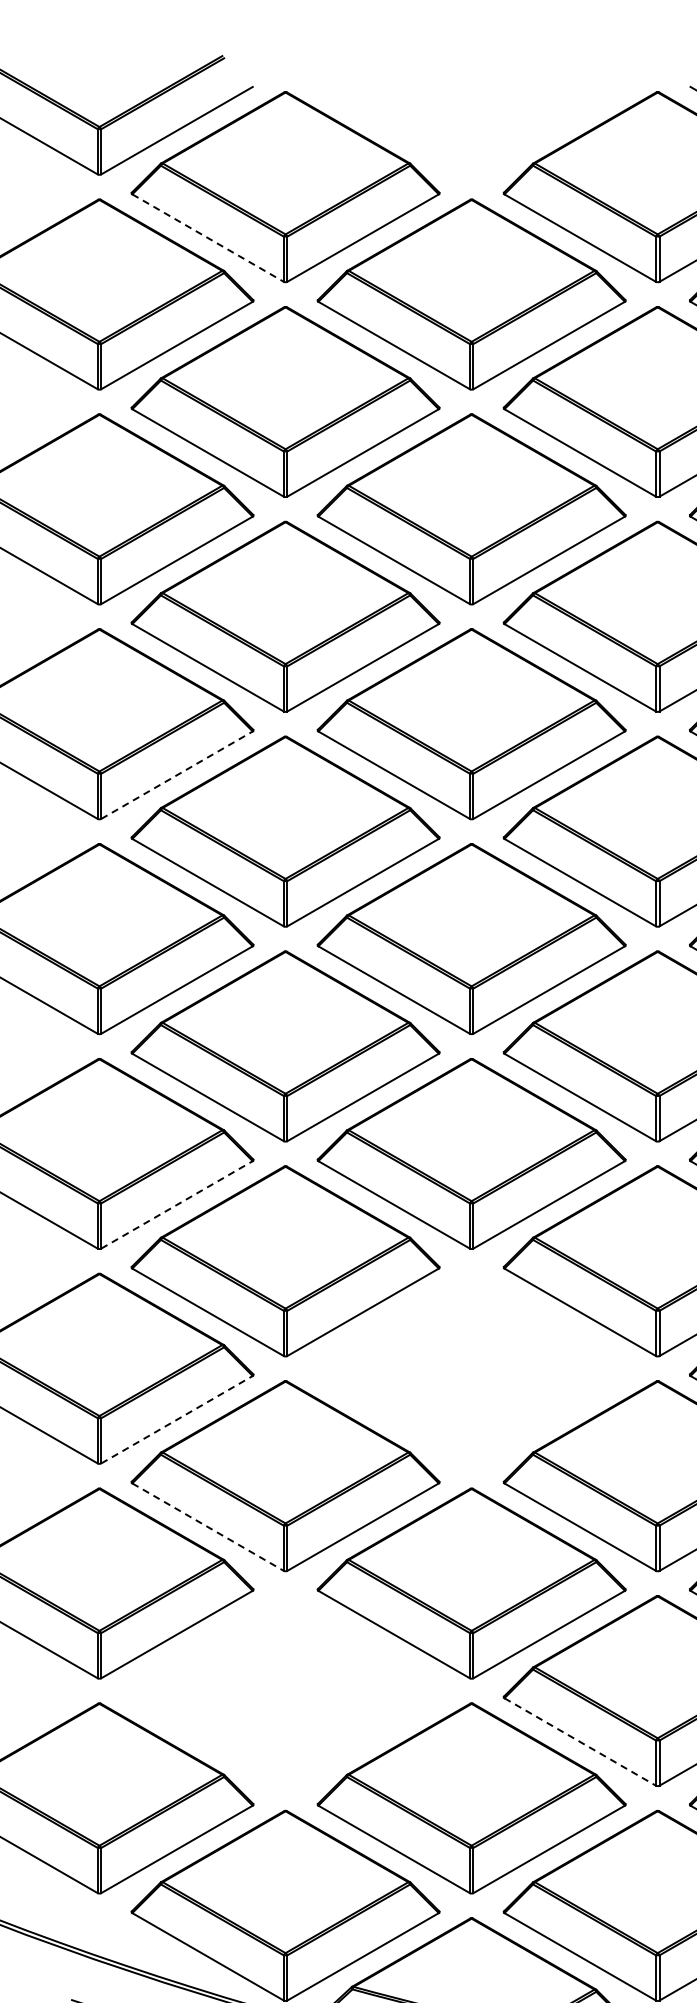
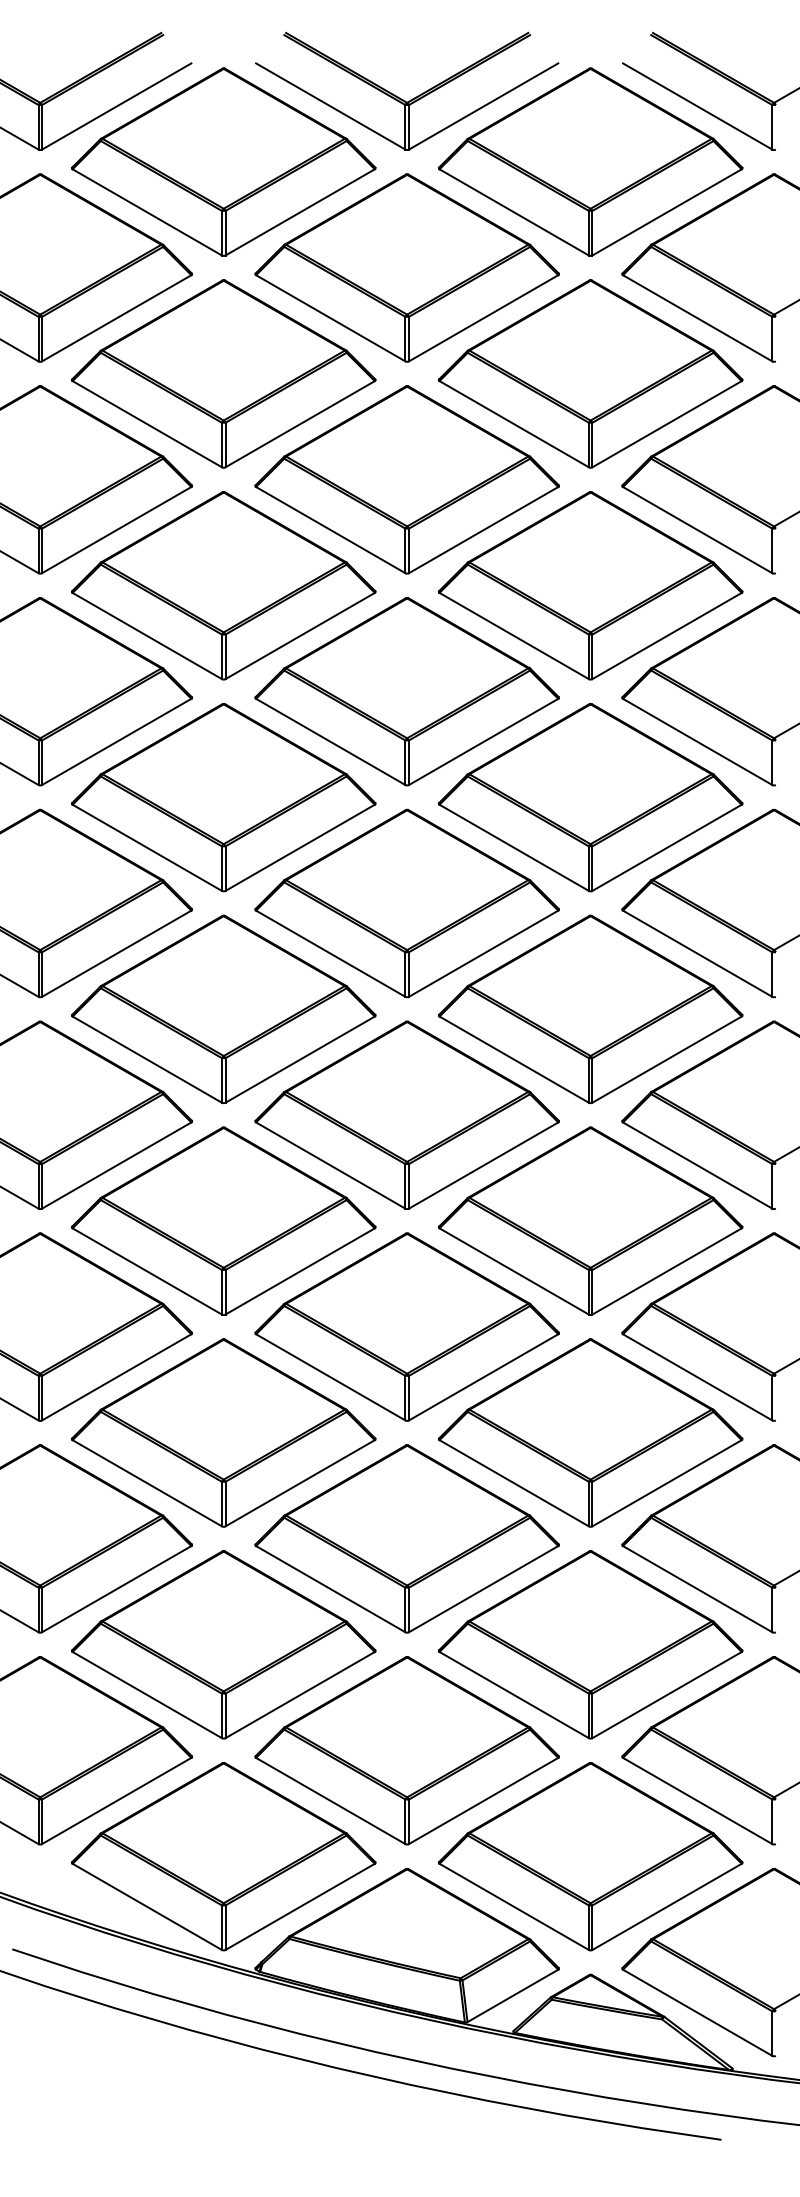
part: (477, 122) -> (412, 98), added
line: (208, 238) -> (147, 212), dashed -> solid
line: (177, 774) -> (117, 741), dashed -> solid
line: (177, 1204) -> (117, 1165), dashed -> solid
part: (470, 1368) -> (406, 1326), added
line: (177, 1419) -> (117, 1377), dashed -> solid
line: (208, 1527) -> (147, 1483), dashed -> solid
part: (285, 1690) -> (223, 1644), added
line: (580, 1742) -> (514, 1695), dashed -> solid

